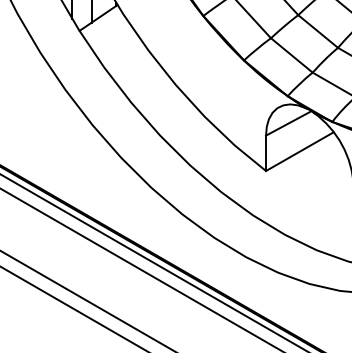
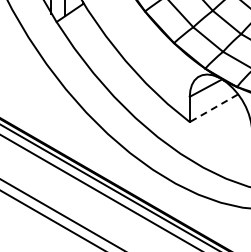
line: (299, 151) -> (213, 108), solid -> dashed

